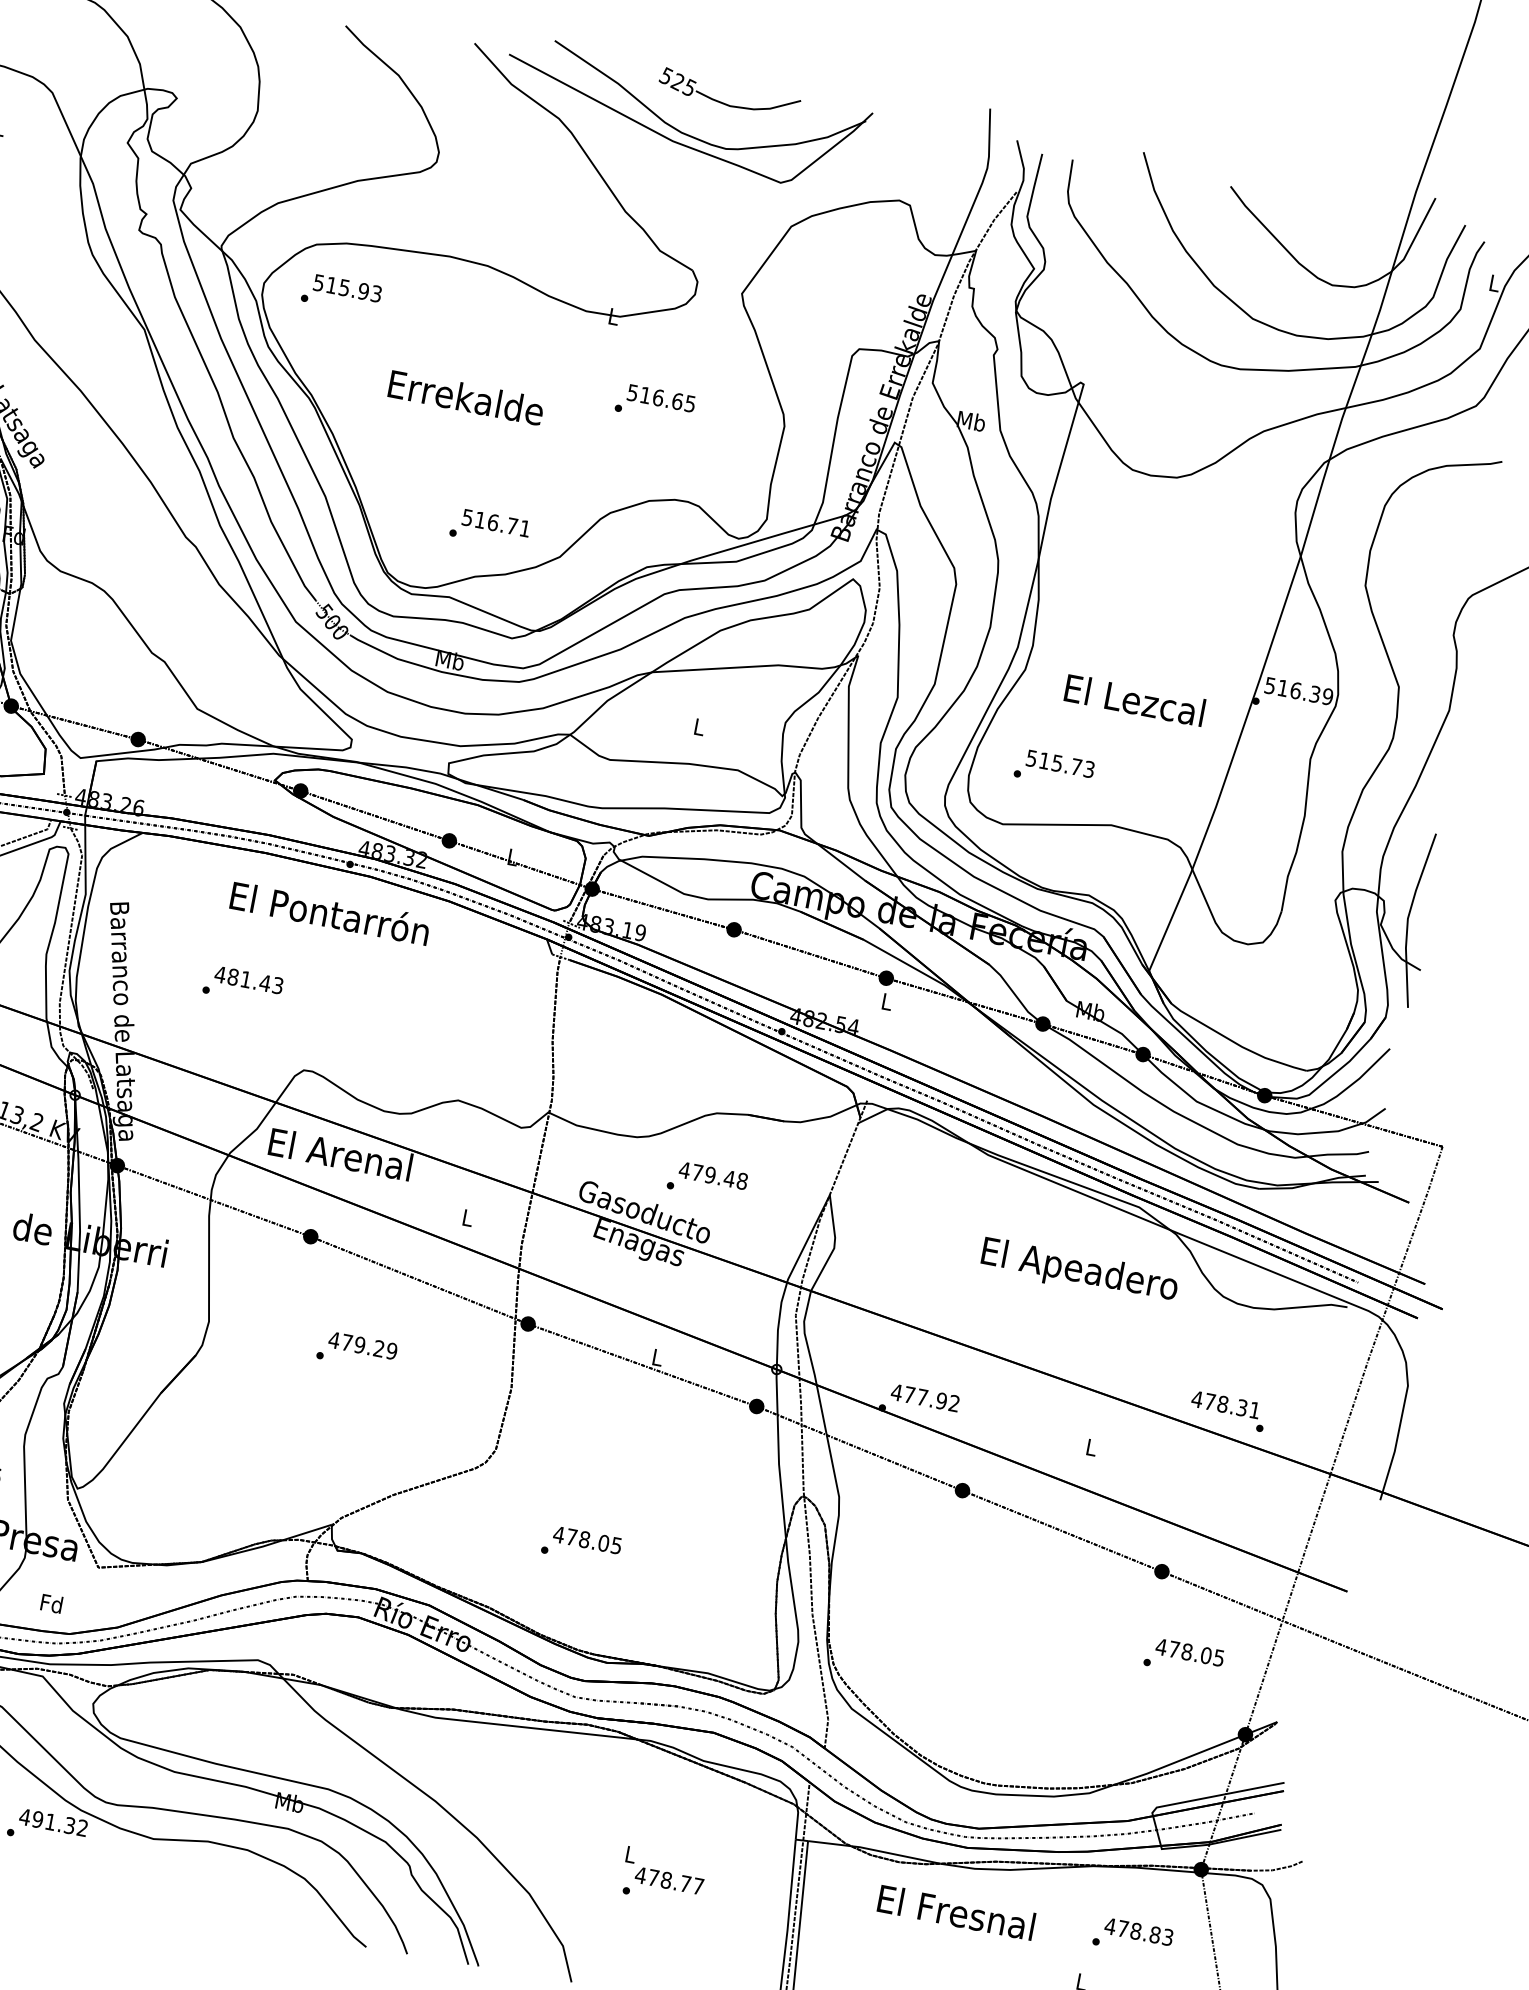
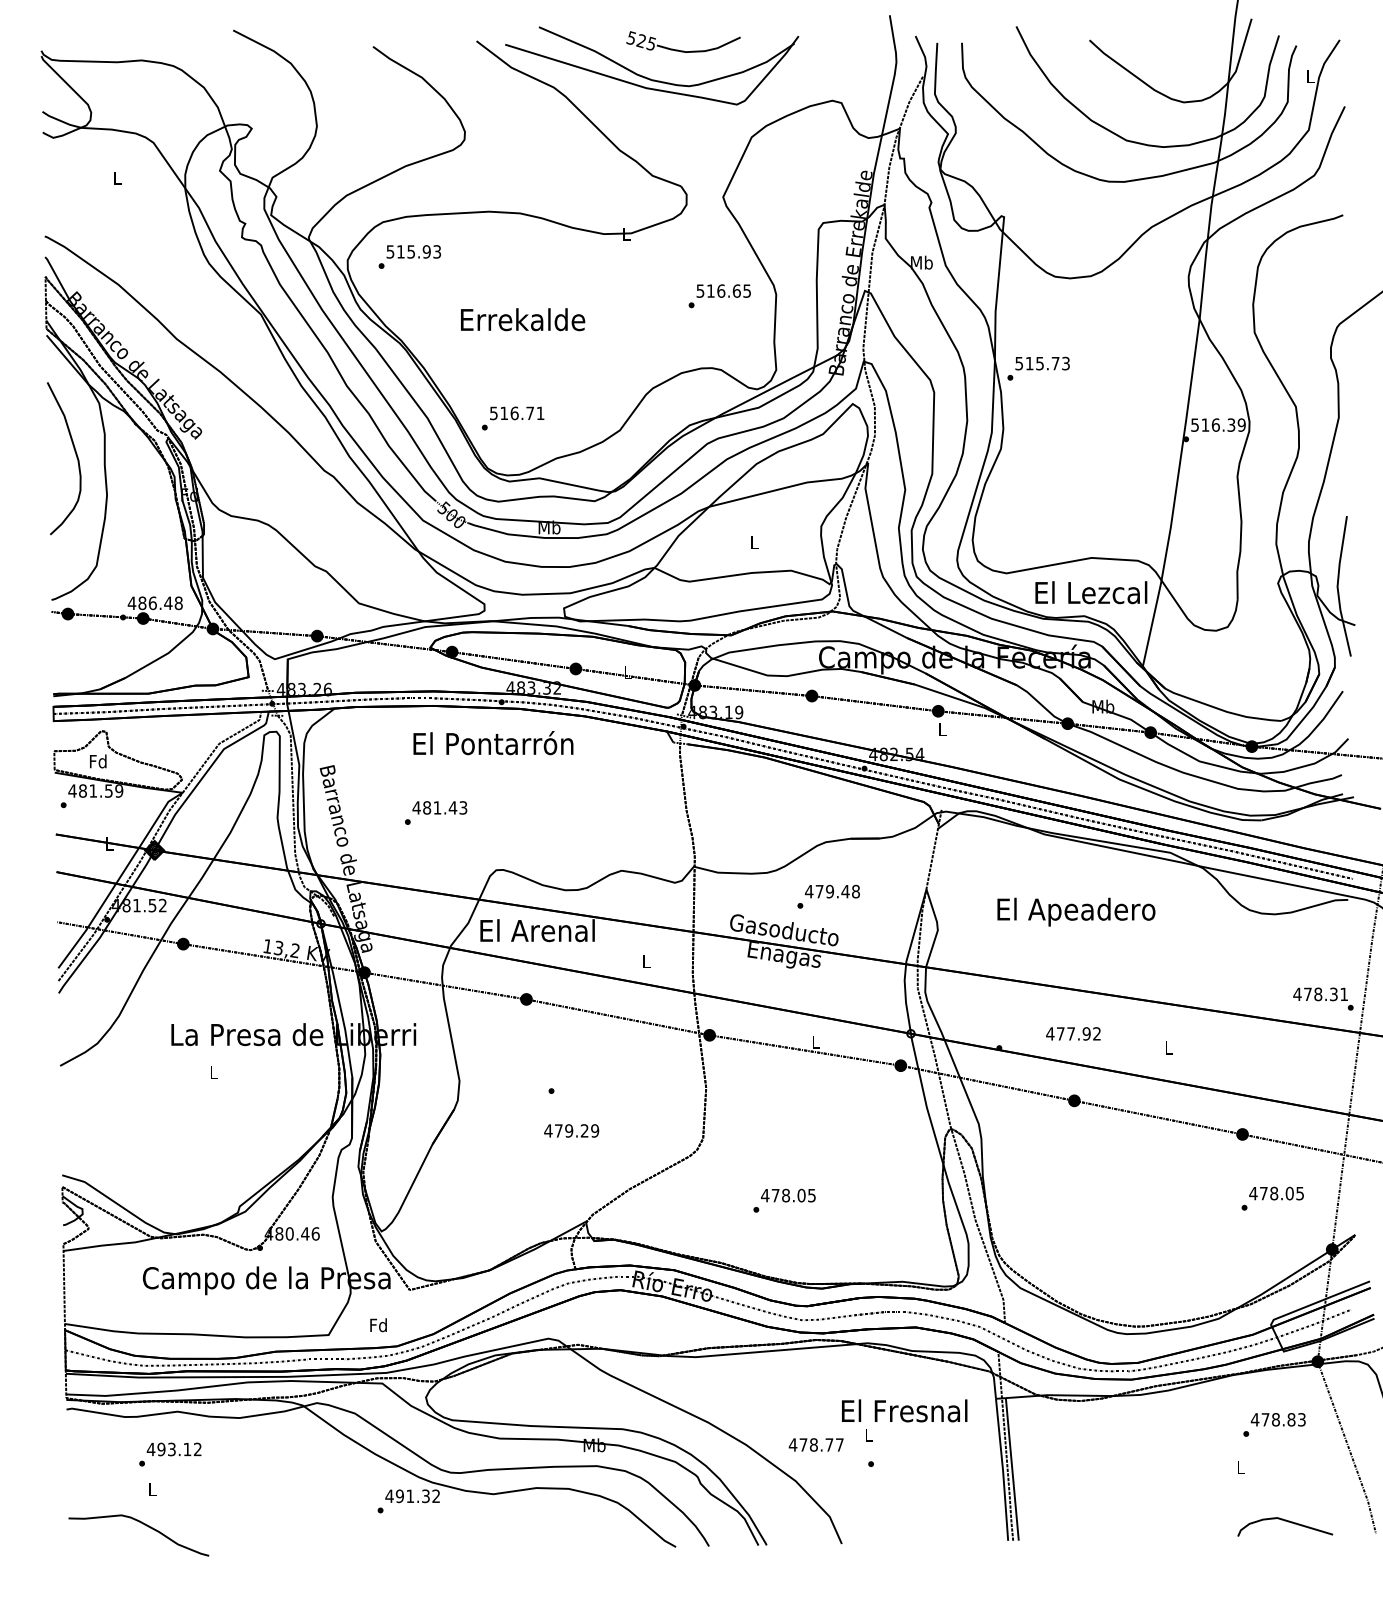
text: (654, 404) -> (719, 296), moved
text: (490, 528) -> (513, 418), moved
text: (1135, 700) -> (1091, 592), moved
text: (1054, 769) -> (1038, 368), moved
text: (1079, 1271) -> (1076, 911), moved
text: (362, 1345) -> (571, 1130), moved
text: (925, 1397) -> (1073, 1033), moved
text: (1228, 1410) -> (1323, 998), moved
text: (668, 1880) -> (815, 1444), moved
text: (956, 1912) -> (904, 1410), moved

